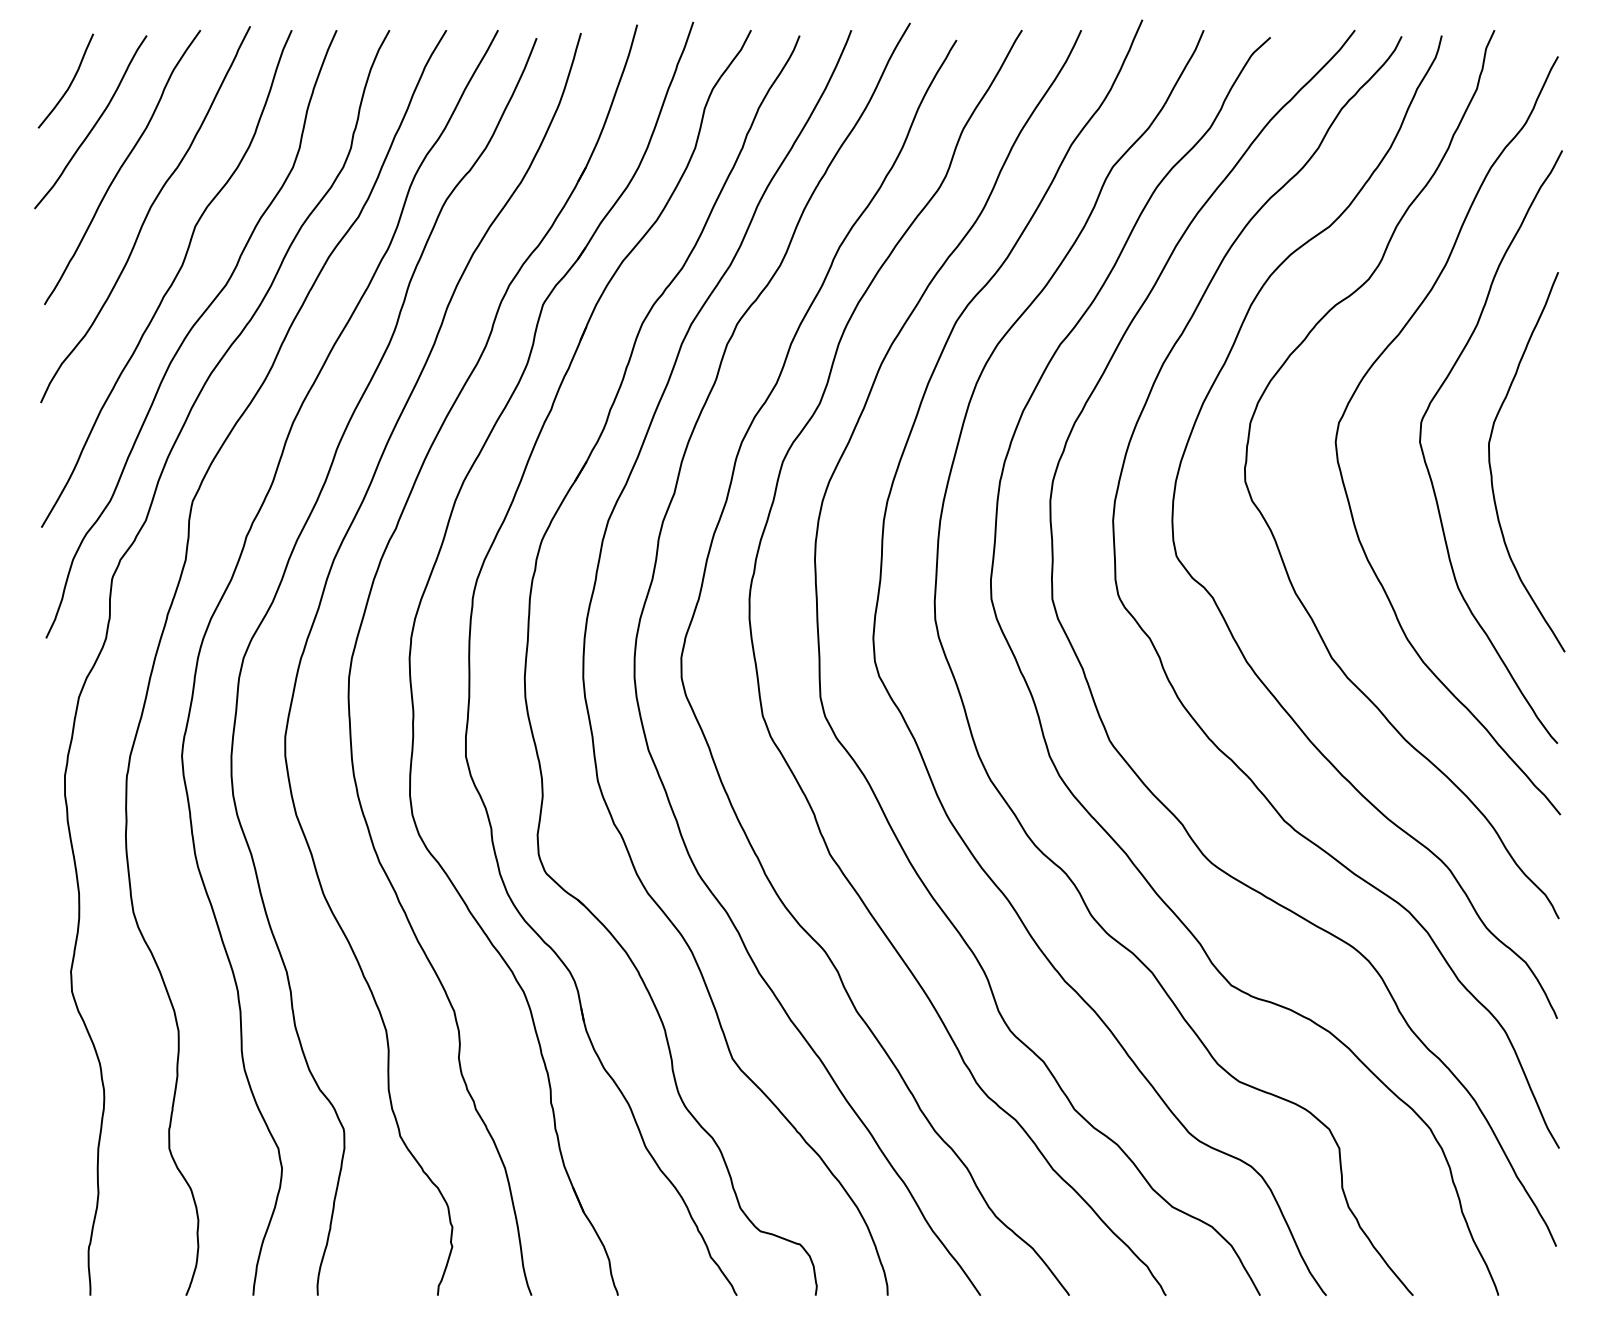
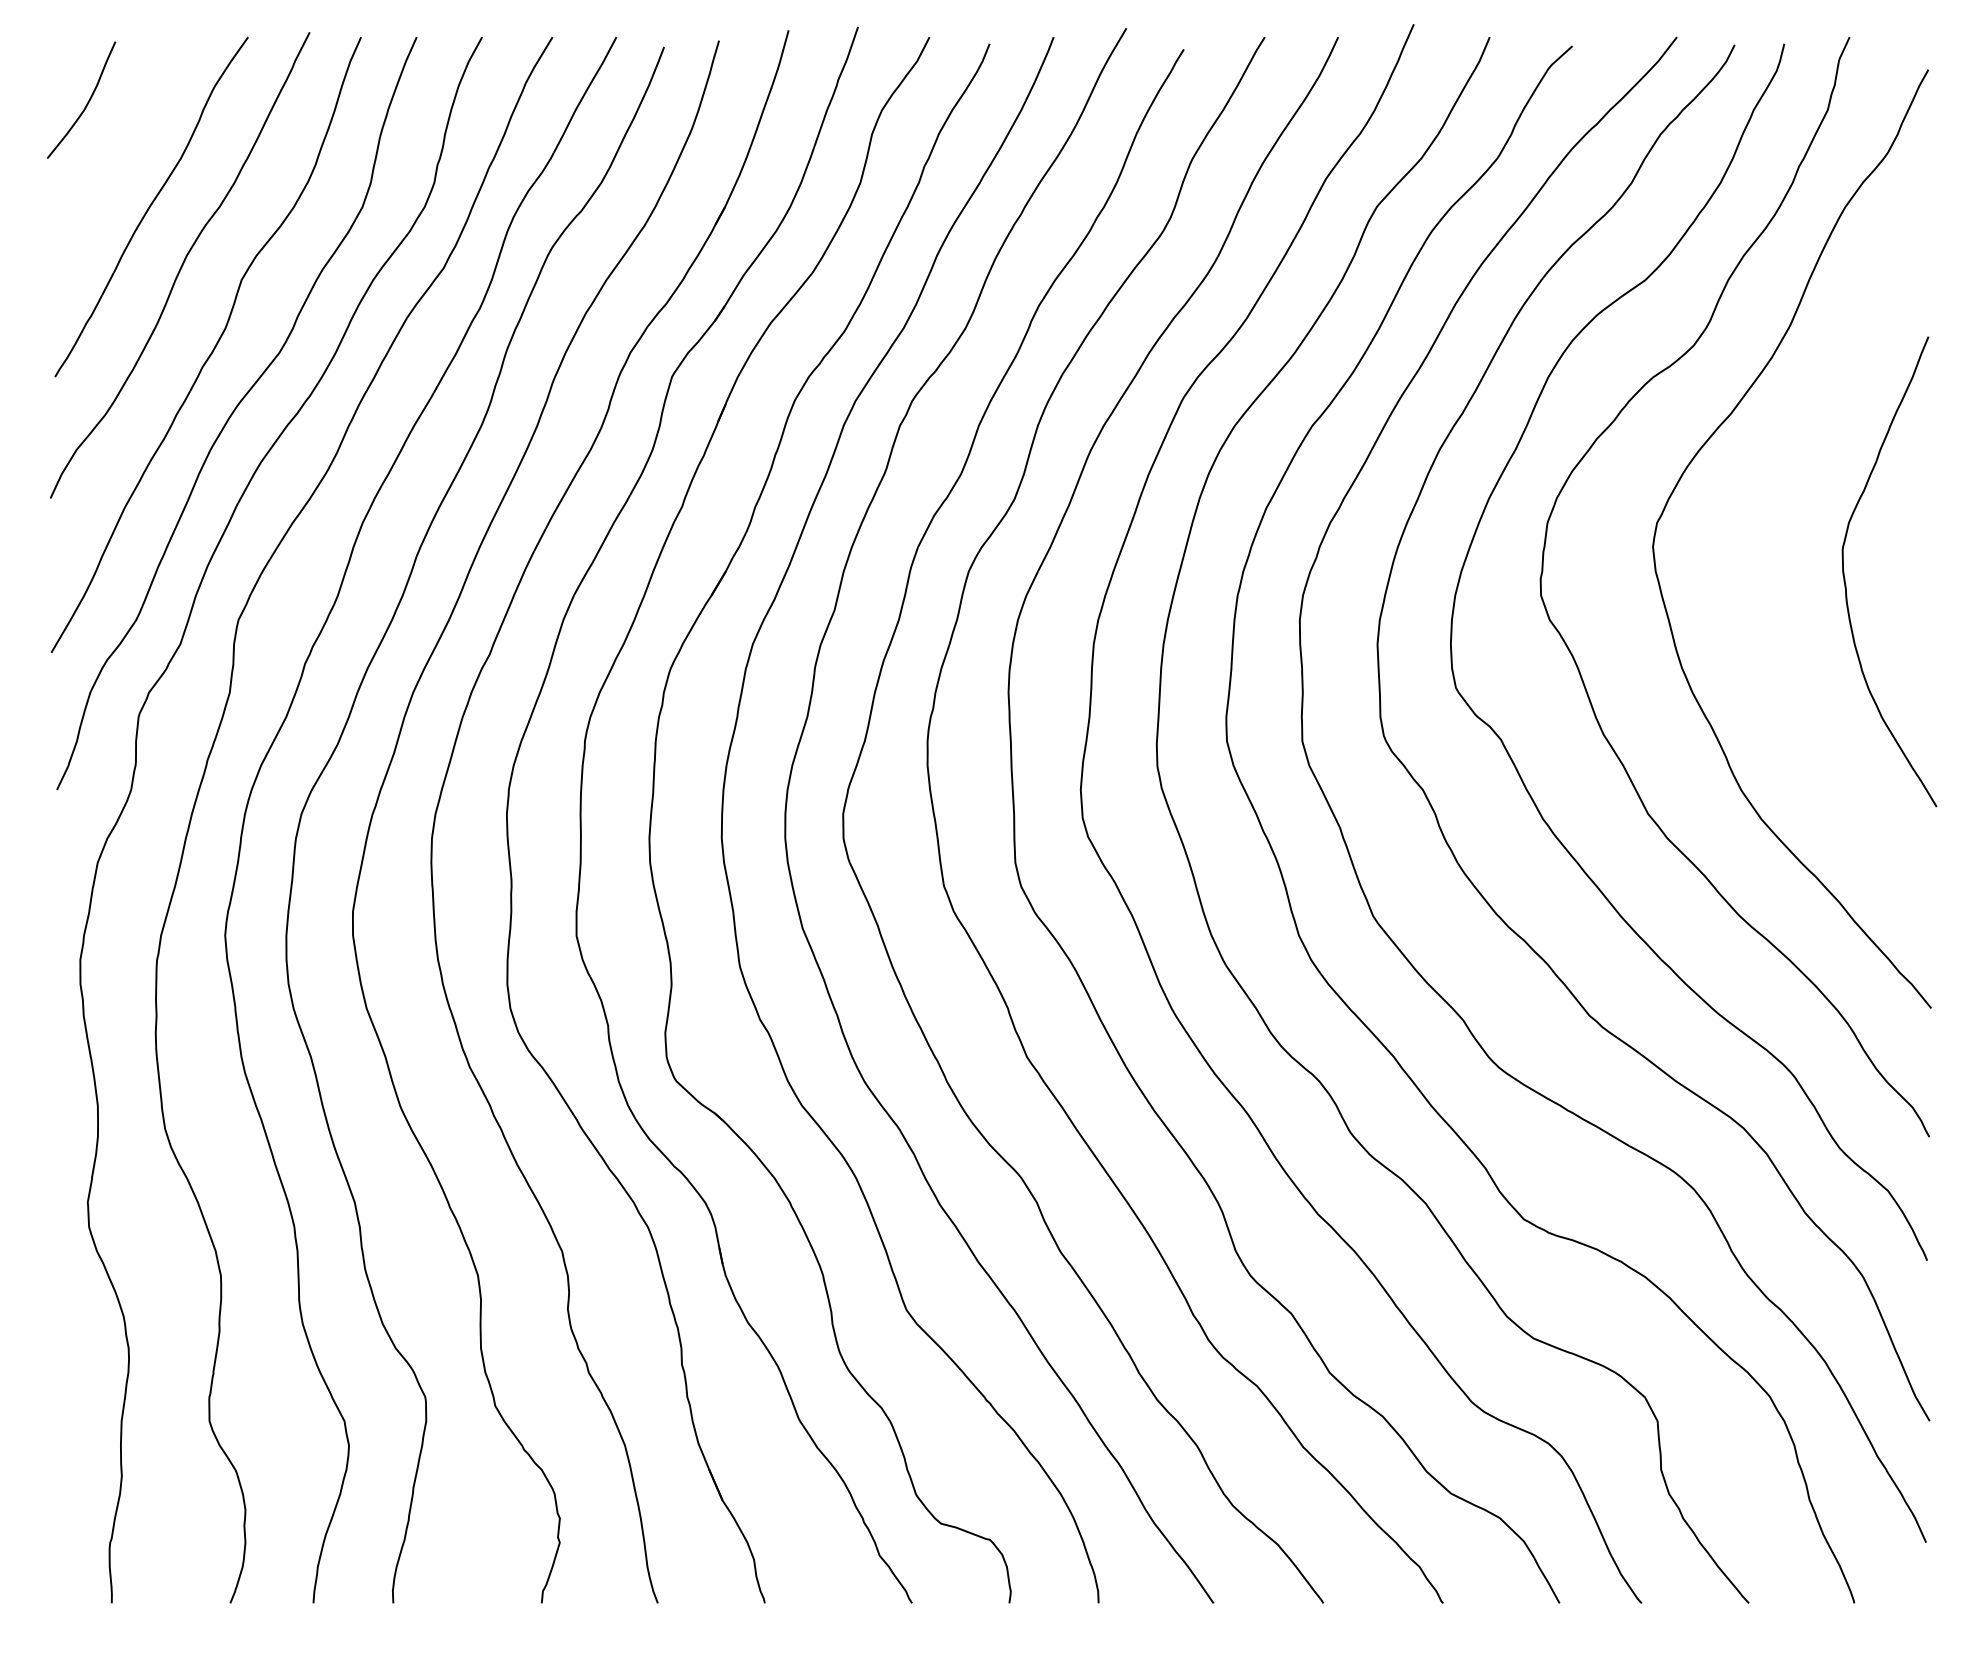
curve: (93, 125) -> (115, 155), removed
curve: (1428, 468) -> (1767, 579), removed

